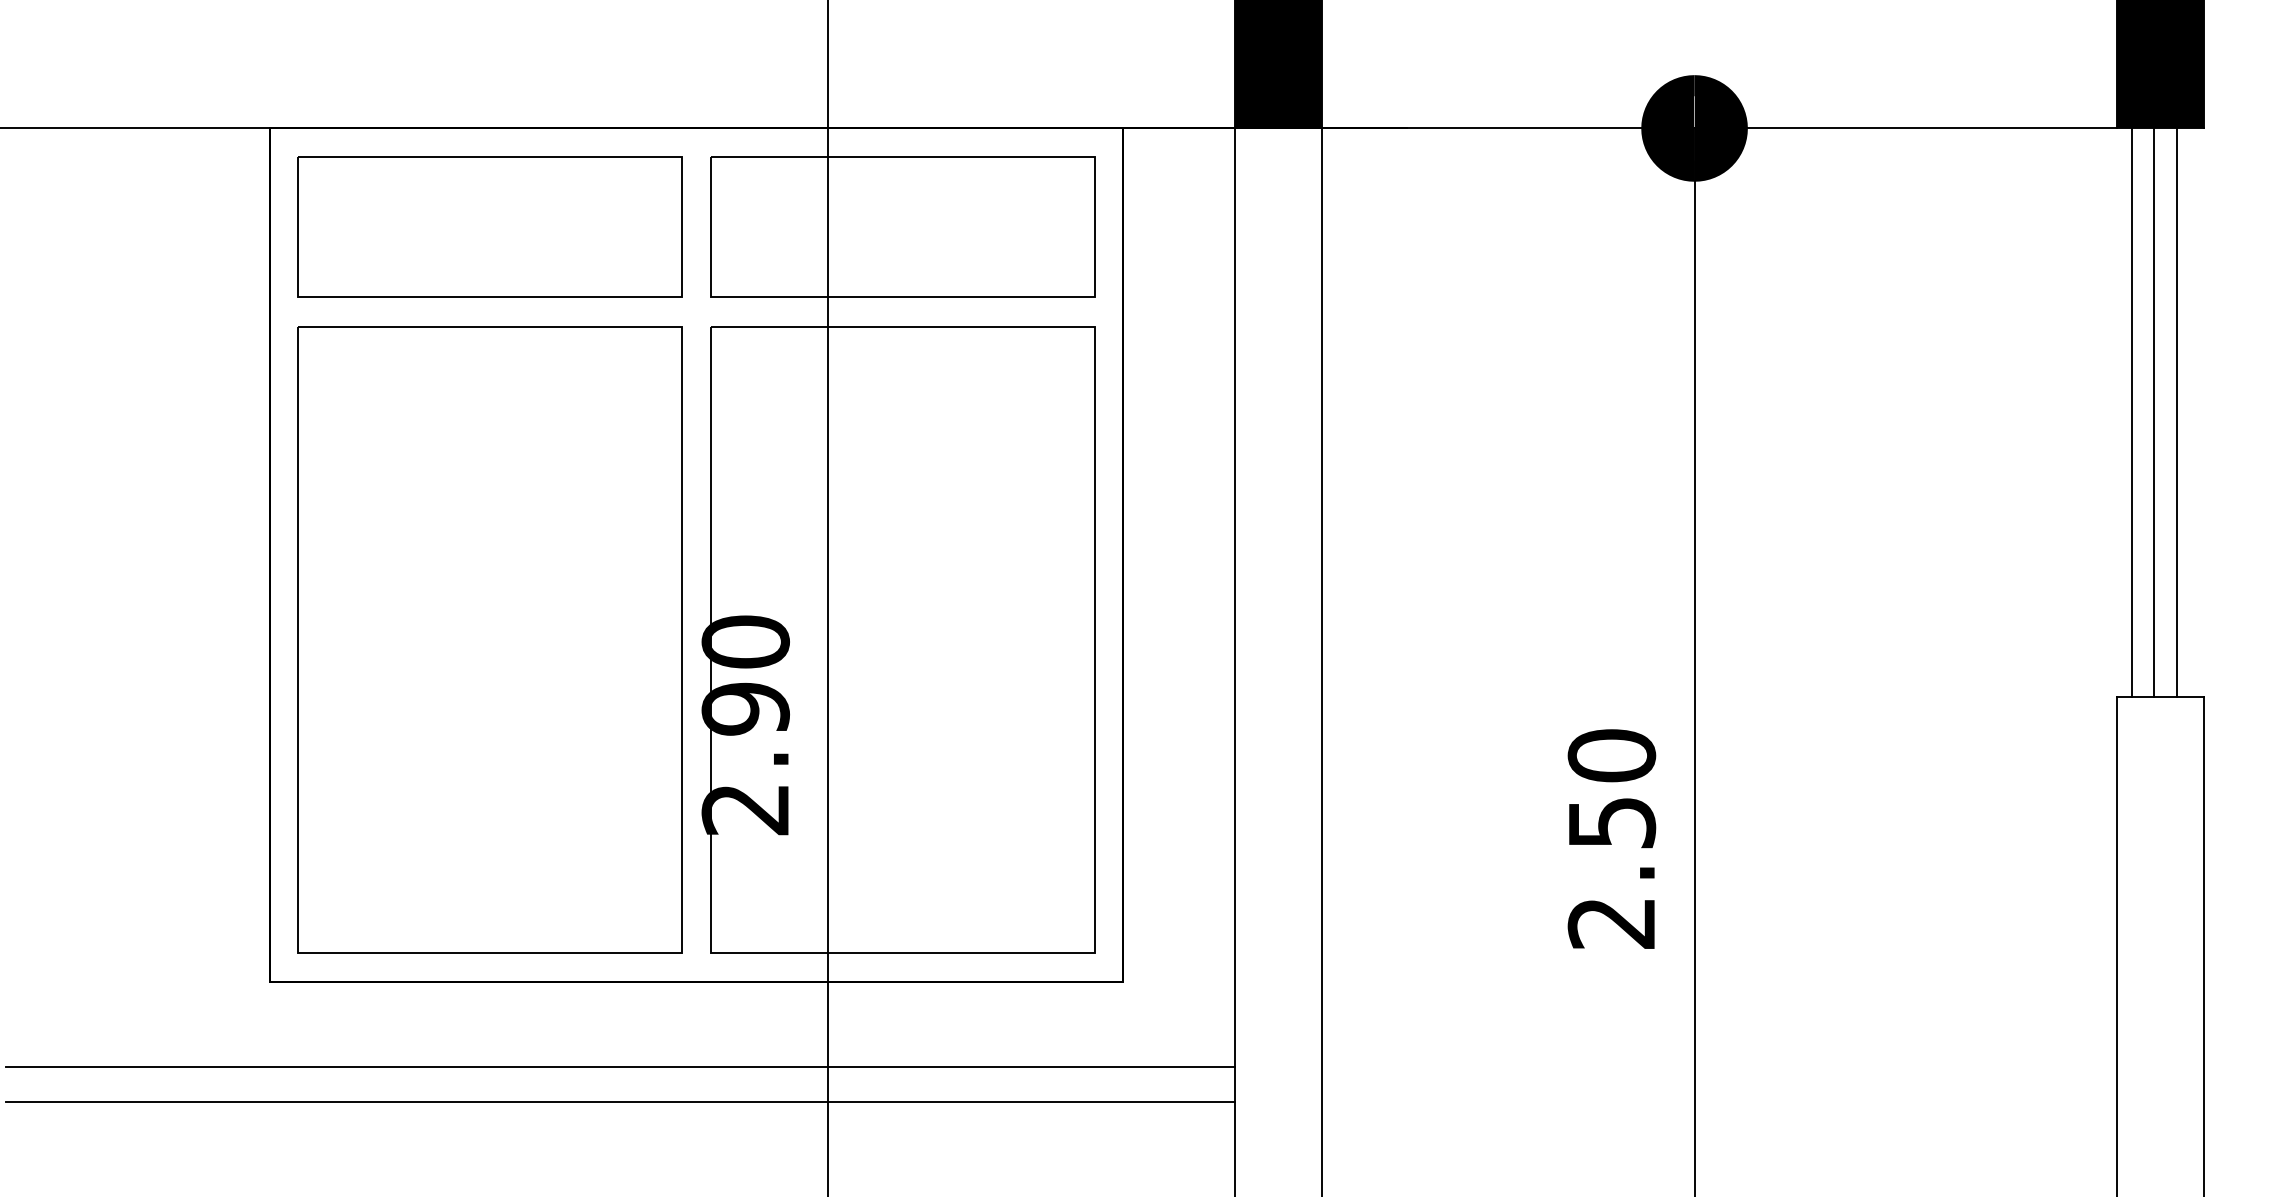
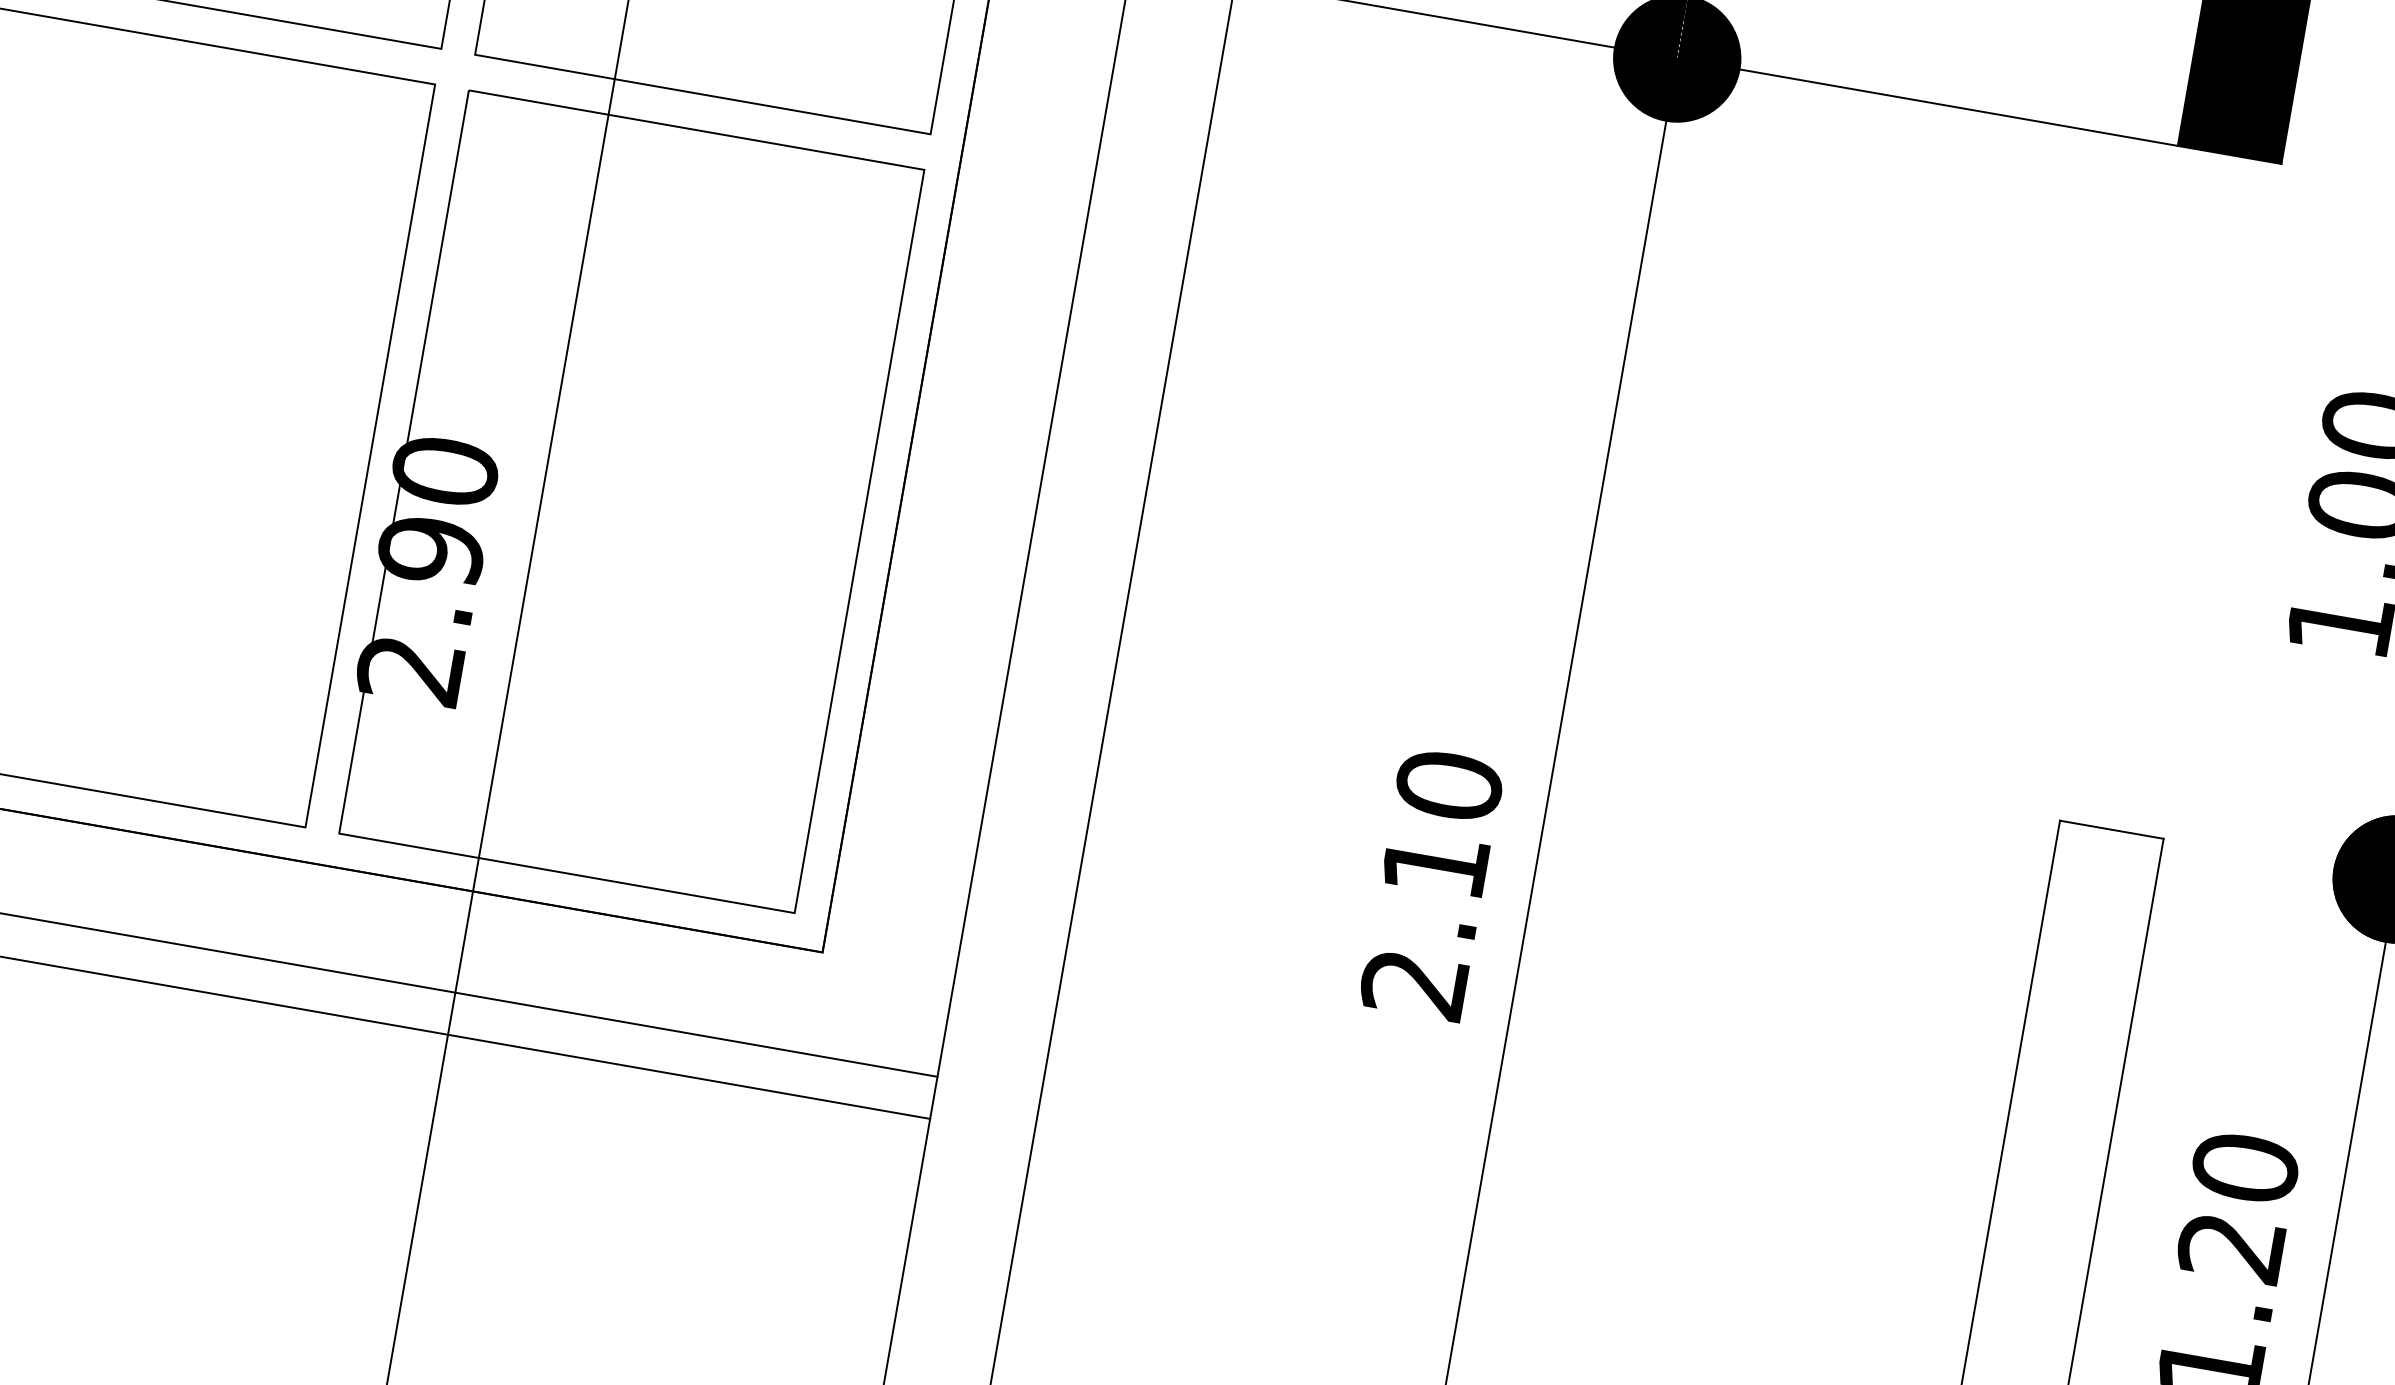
line: (2131, 412) -> (2136, 485), removed
line: (2154, 412) -> (2164, 490), removed
line: (2177, 412) -> (2191, 495), removed
text: (1612, 823) -> (1435, 866), 2.50 -> 2.10

